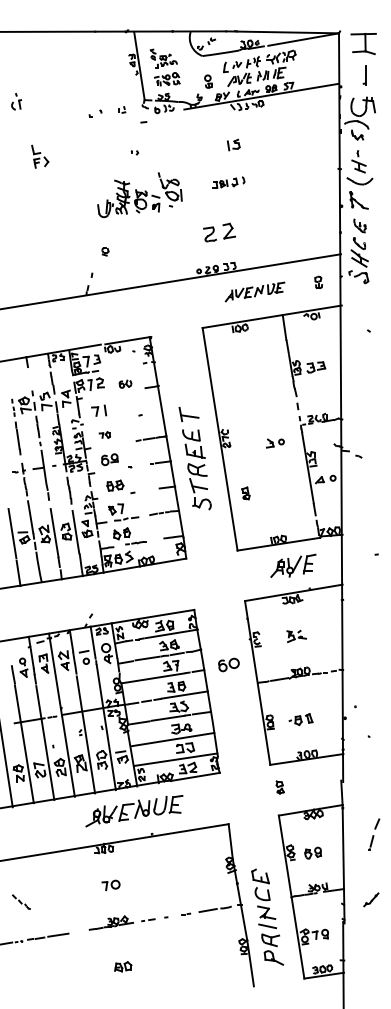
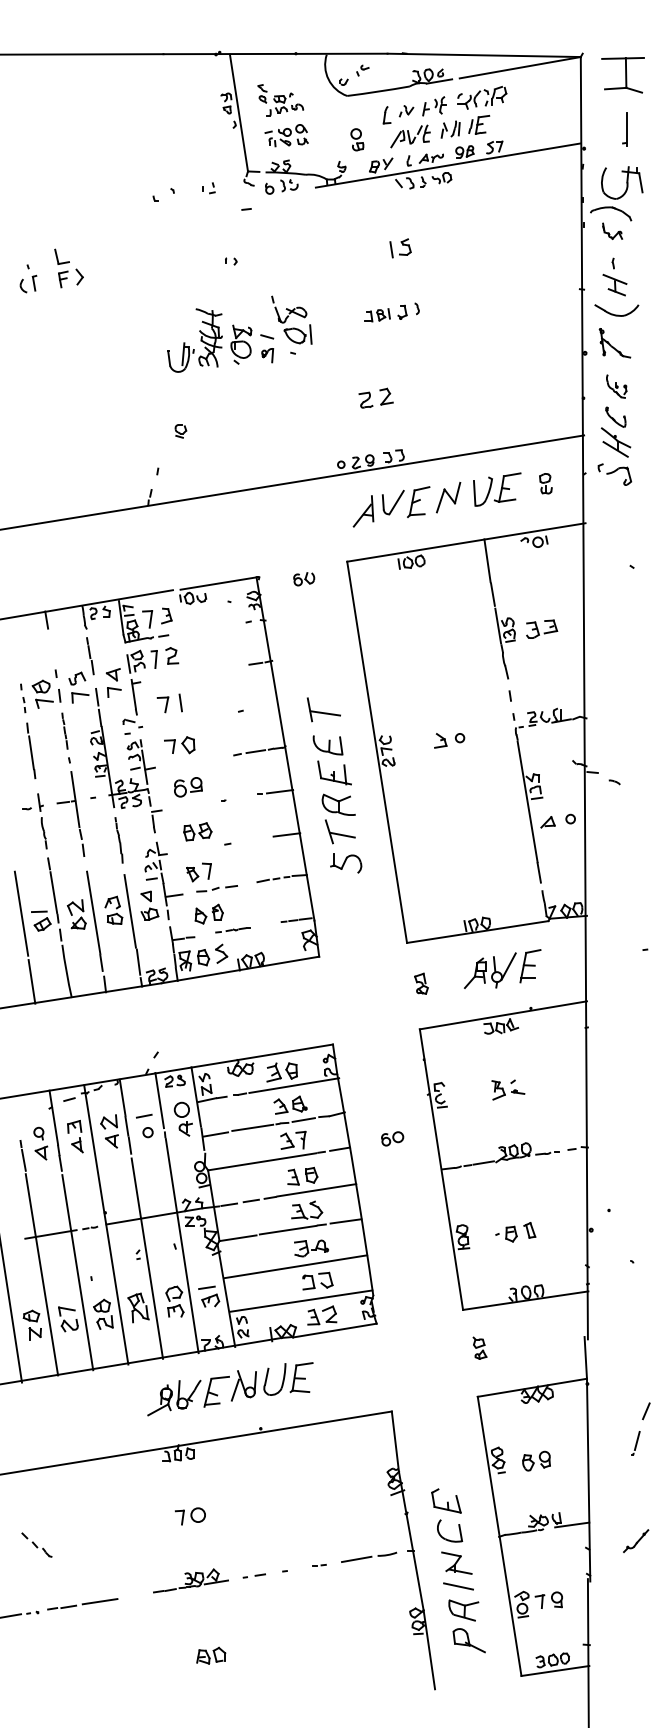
part: (16, 101) -> (28, 278), moved
part: (219, 232) -> (376, 398), size x0.62
part: (254, 291) -> (436, 499), size x1.67
part: (125, 383) -> (304, 577), moved
part: (104, 434) -> (179, 744), size x1.67
part: (275, 443) -> (449, 740), moved
part: (245, 493) -> (420, 983), moved
part: (229, 664) -> (393, 1138), size x0.62

